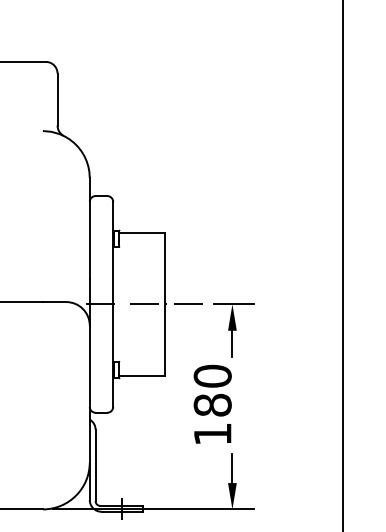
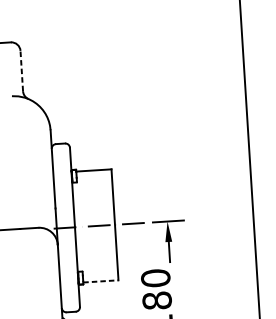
line: (57, 99) -> (21, 71), solid -> dashed
line: (142, 375) -> (101, 281), solid -> dashed

